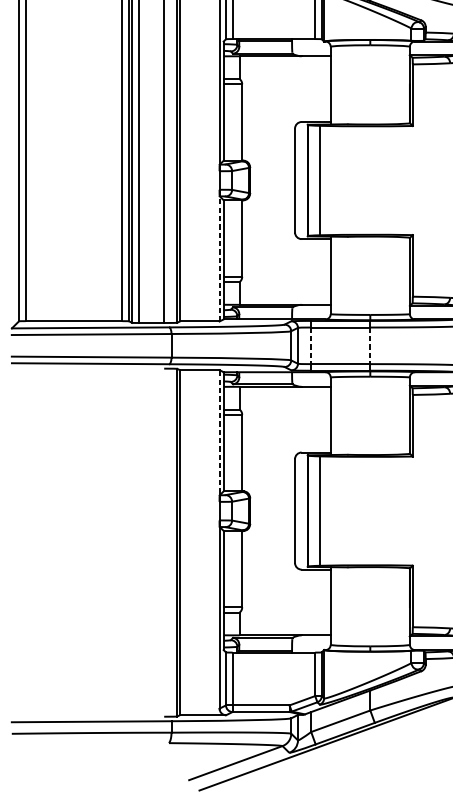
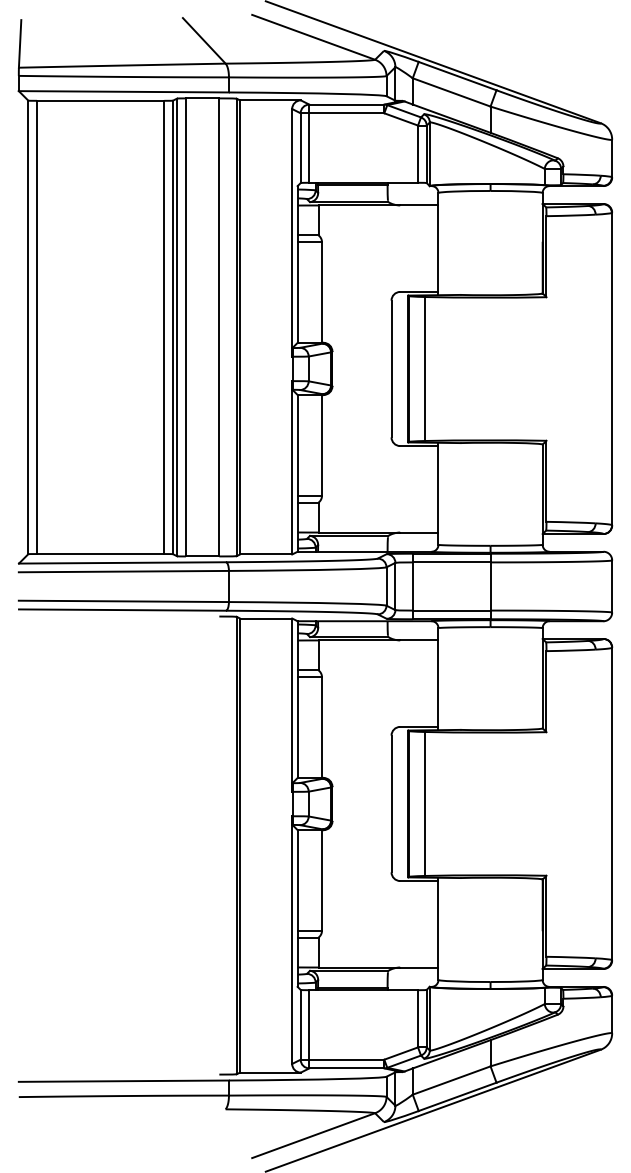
line: (219, 255) -> (292, 467), dashed -> solid
line: (310, 345) -> (412, 586), dashed -> solid
line: (370, 345) -> (490, 586), dashed -> solid
line: (219, 436) -> (292, 705), dashed -> solid

